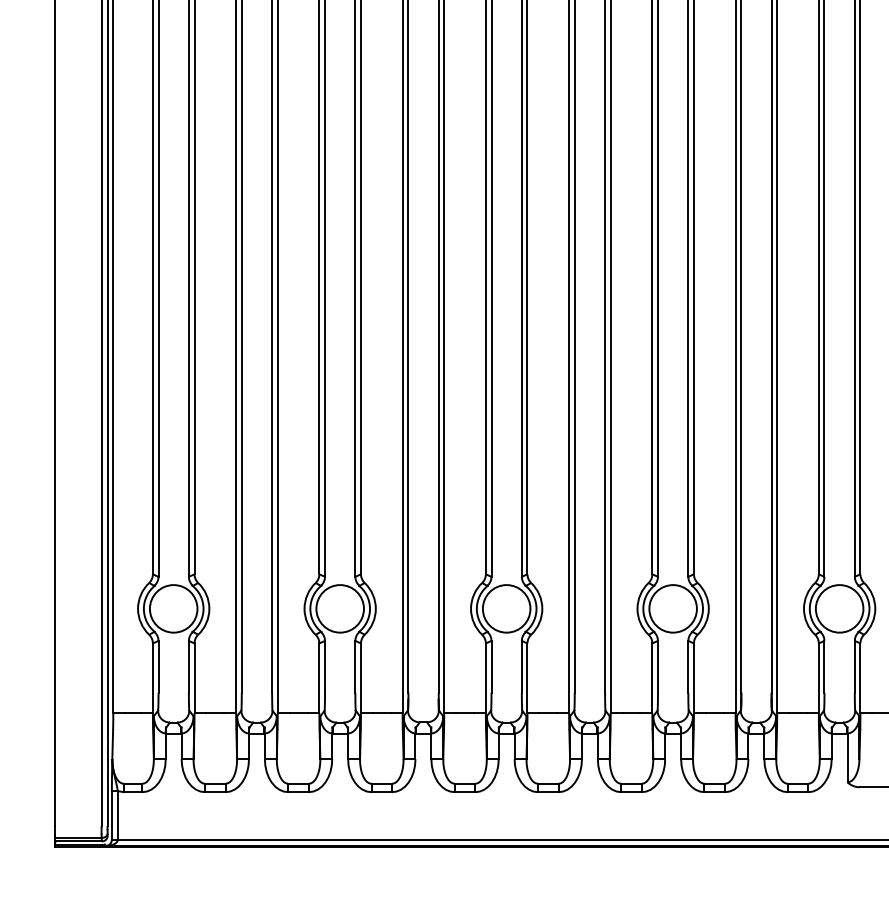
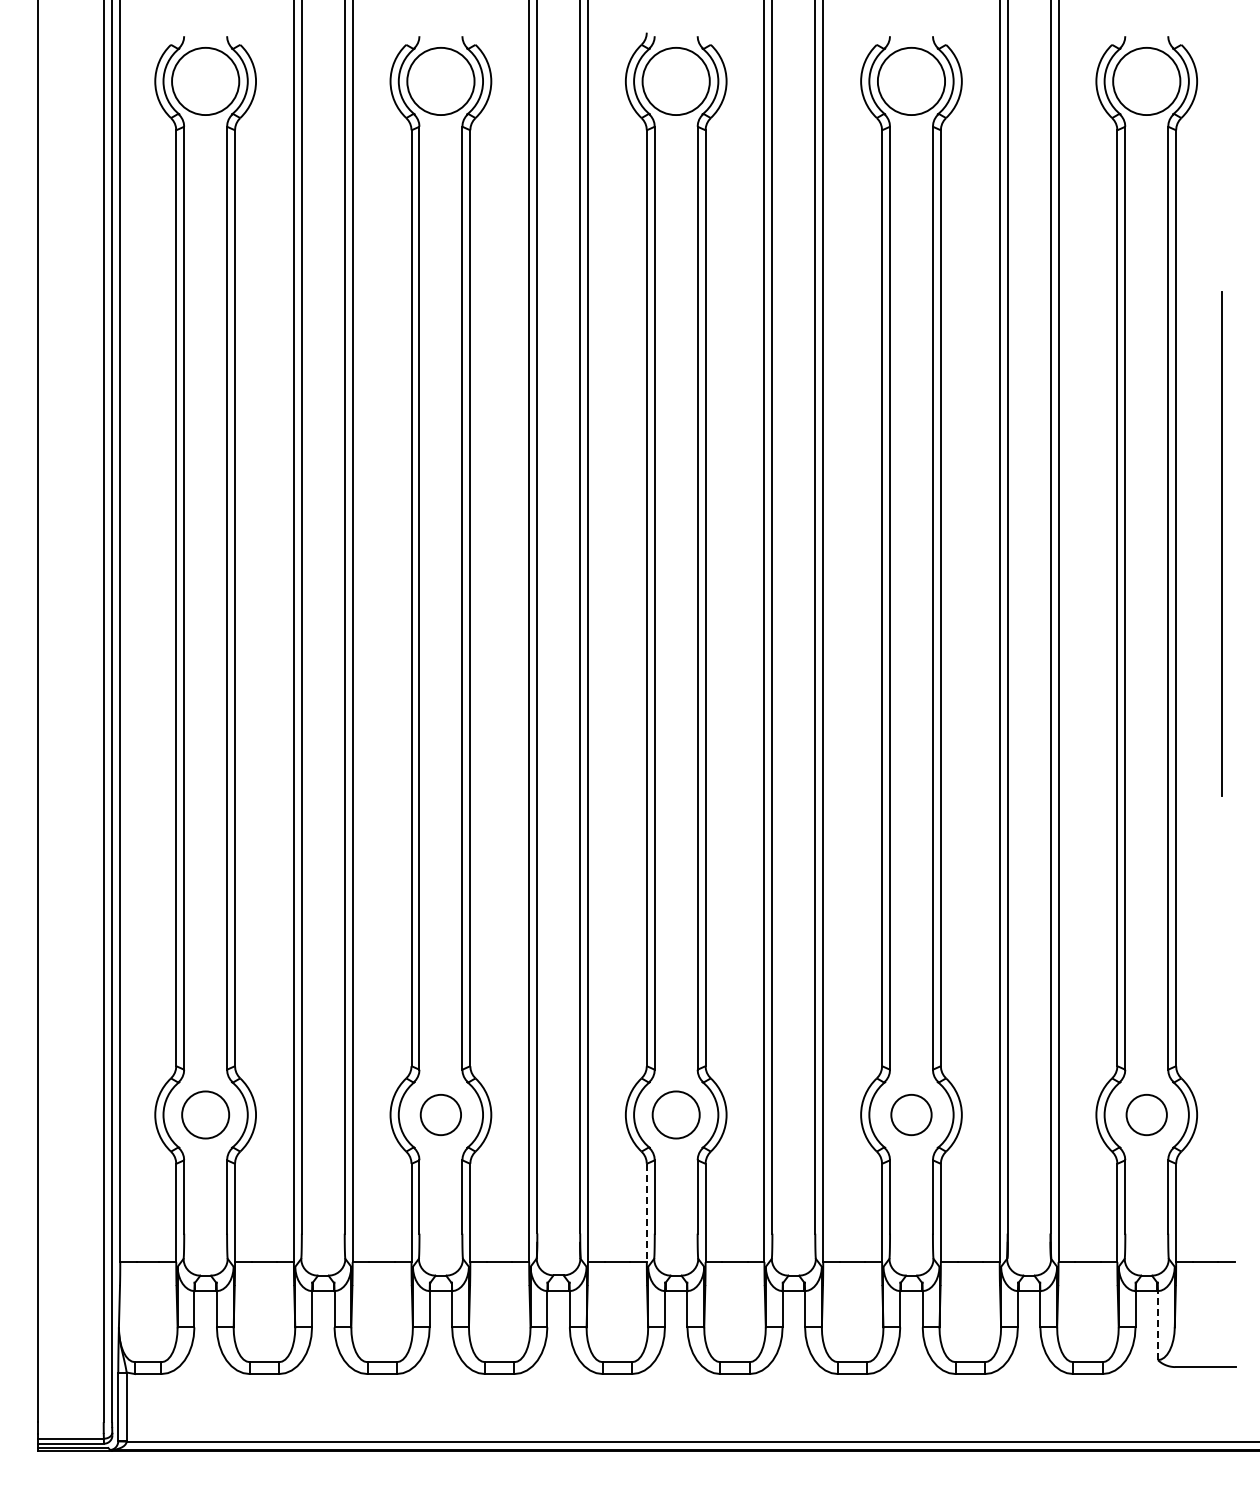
circle: (173, 608) -> (205, 1114), size x0.7
circle: (339, 608) -> (440, 1114), size x0.6
circle: (506, 608) -> (675, 1114), size x0.7
circle: (673, 608) -> (911, 1114), size x0.6
circle: (839, 608) -> (1146, 1114), size x0.6
line: (485, 678) -> (646, 1213), solid -> dashed
line: (847, 757) -> (1157, 1325), solid -> dashed

